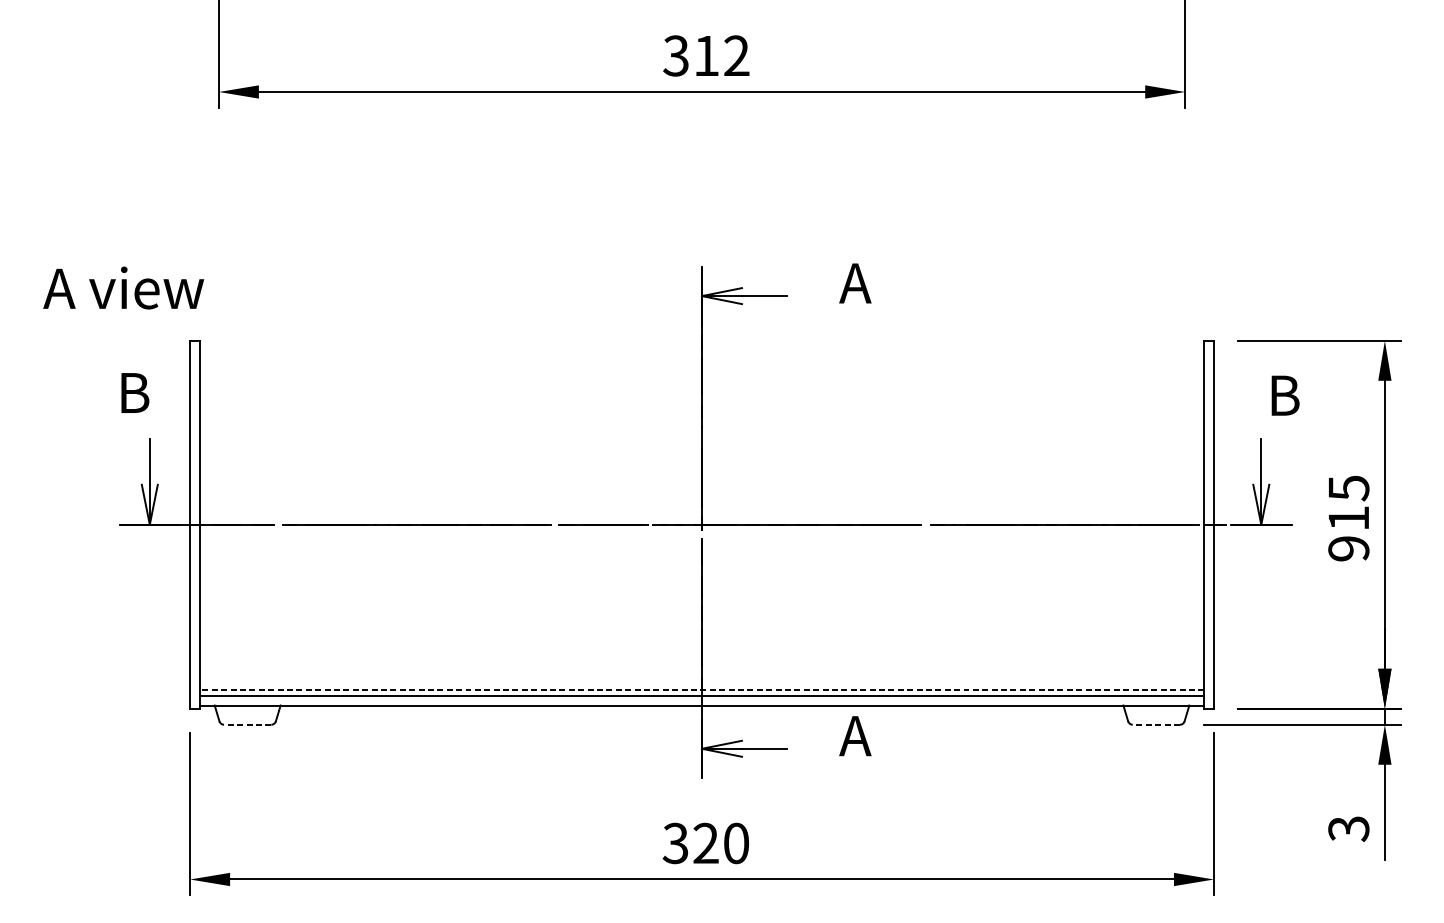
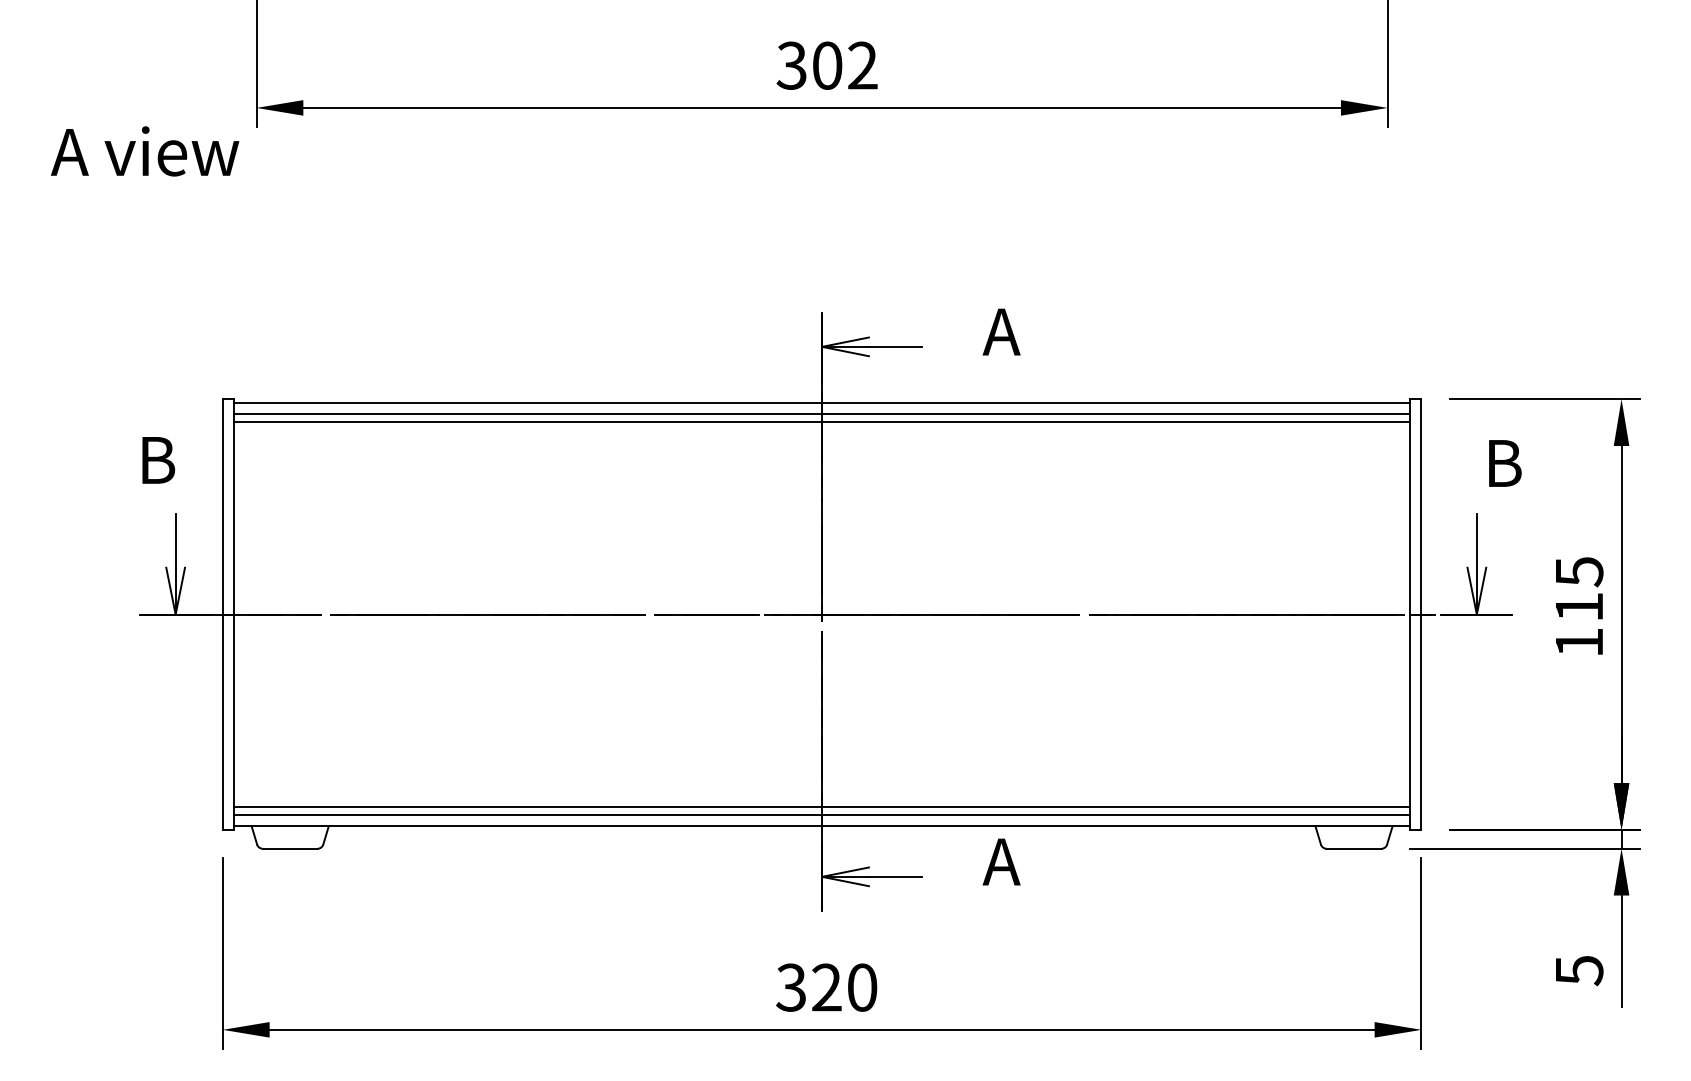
text: (706, 55) -> (827, 65), 312 -> 302
text: (124, 288) -> (145, 151), moved
line: (702, 343) -> (822, 402), added
line: (702, 353) -> (822, 414), added
line: (702, 359) -> (822, 421), added
text: (1348, 548) -> (1579, 642), 915 -> 115
line: (701, 689) -> (821, 807), dashed -> solid
line: (247, 724) -> (290, 848), dashed -> solid
line: (1156, 724) -> (1354, 848), dashed -> solid
text: (1348, 829) -> (1579, 971), 3 -> 5

